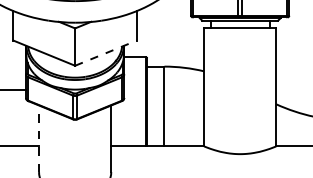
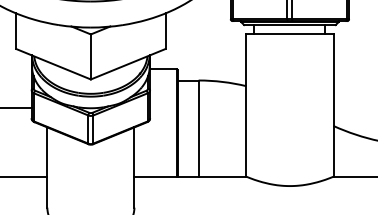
line: (106, 53) -> (128, 64), dashed -> solid
line: (39, 138) -> (47, 167), dashed -> solid

